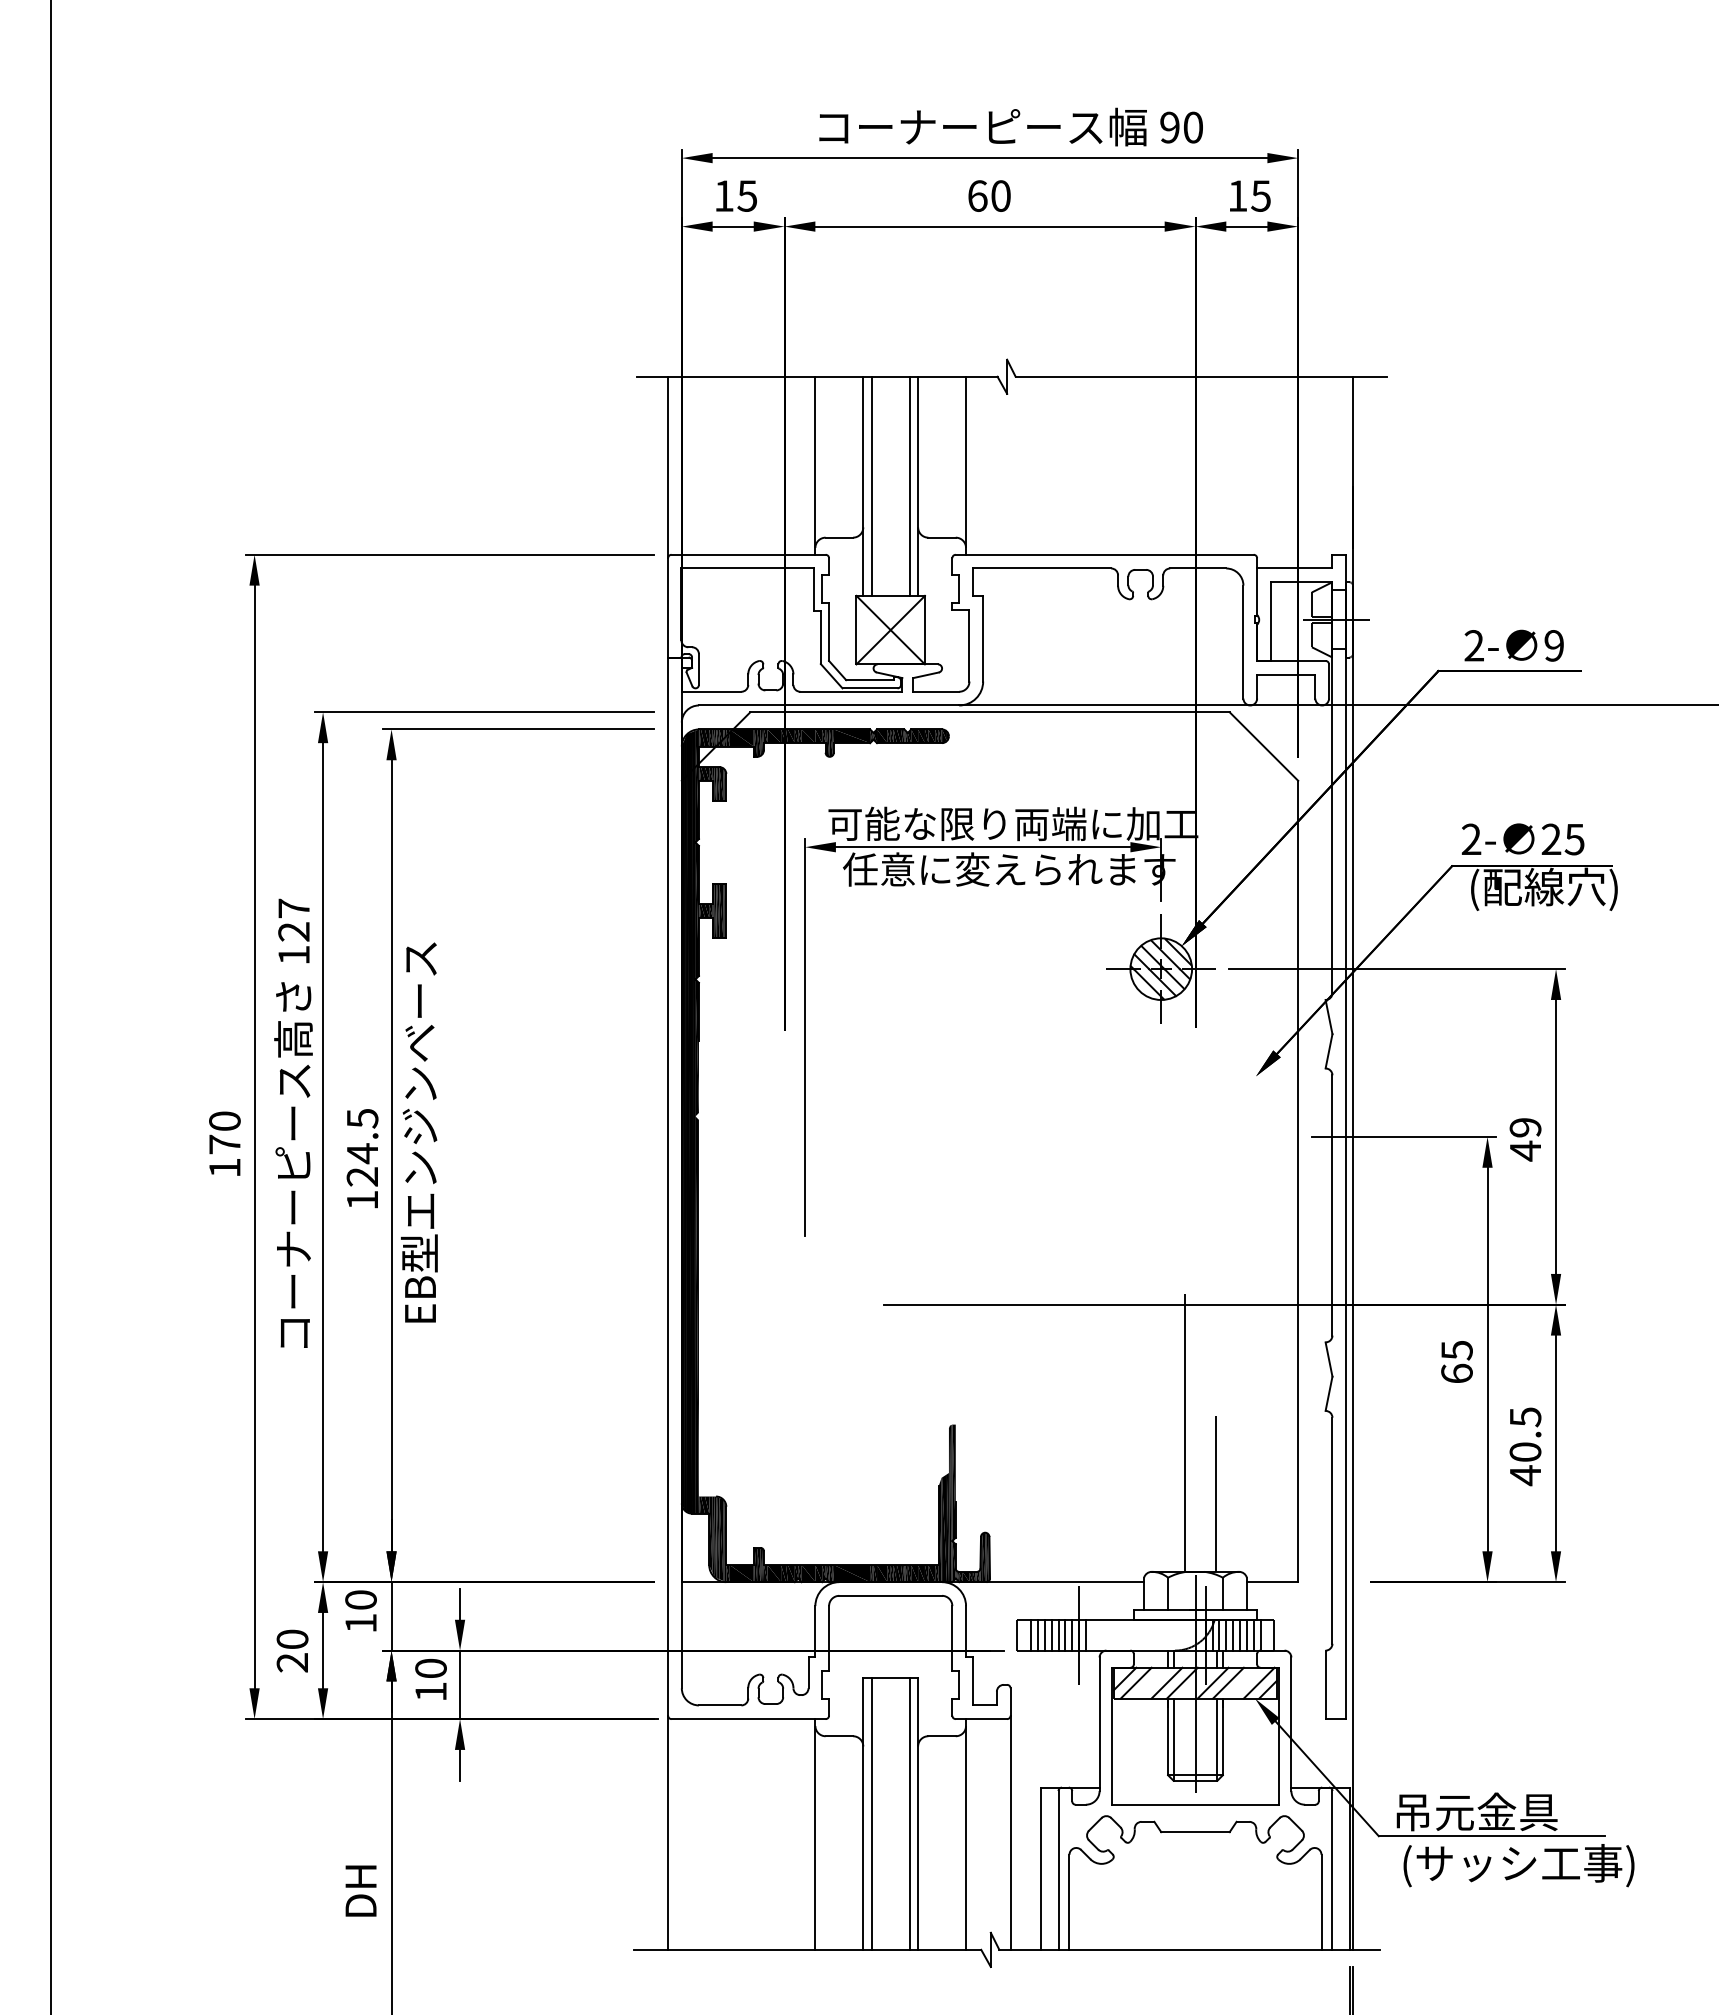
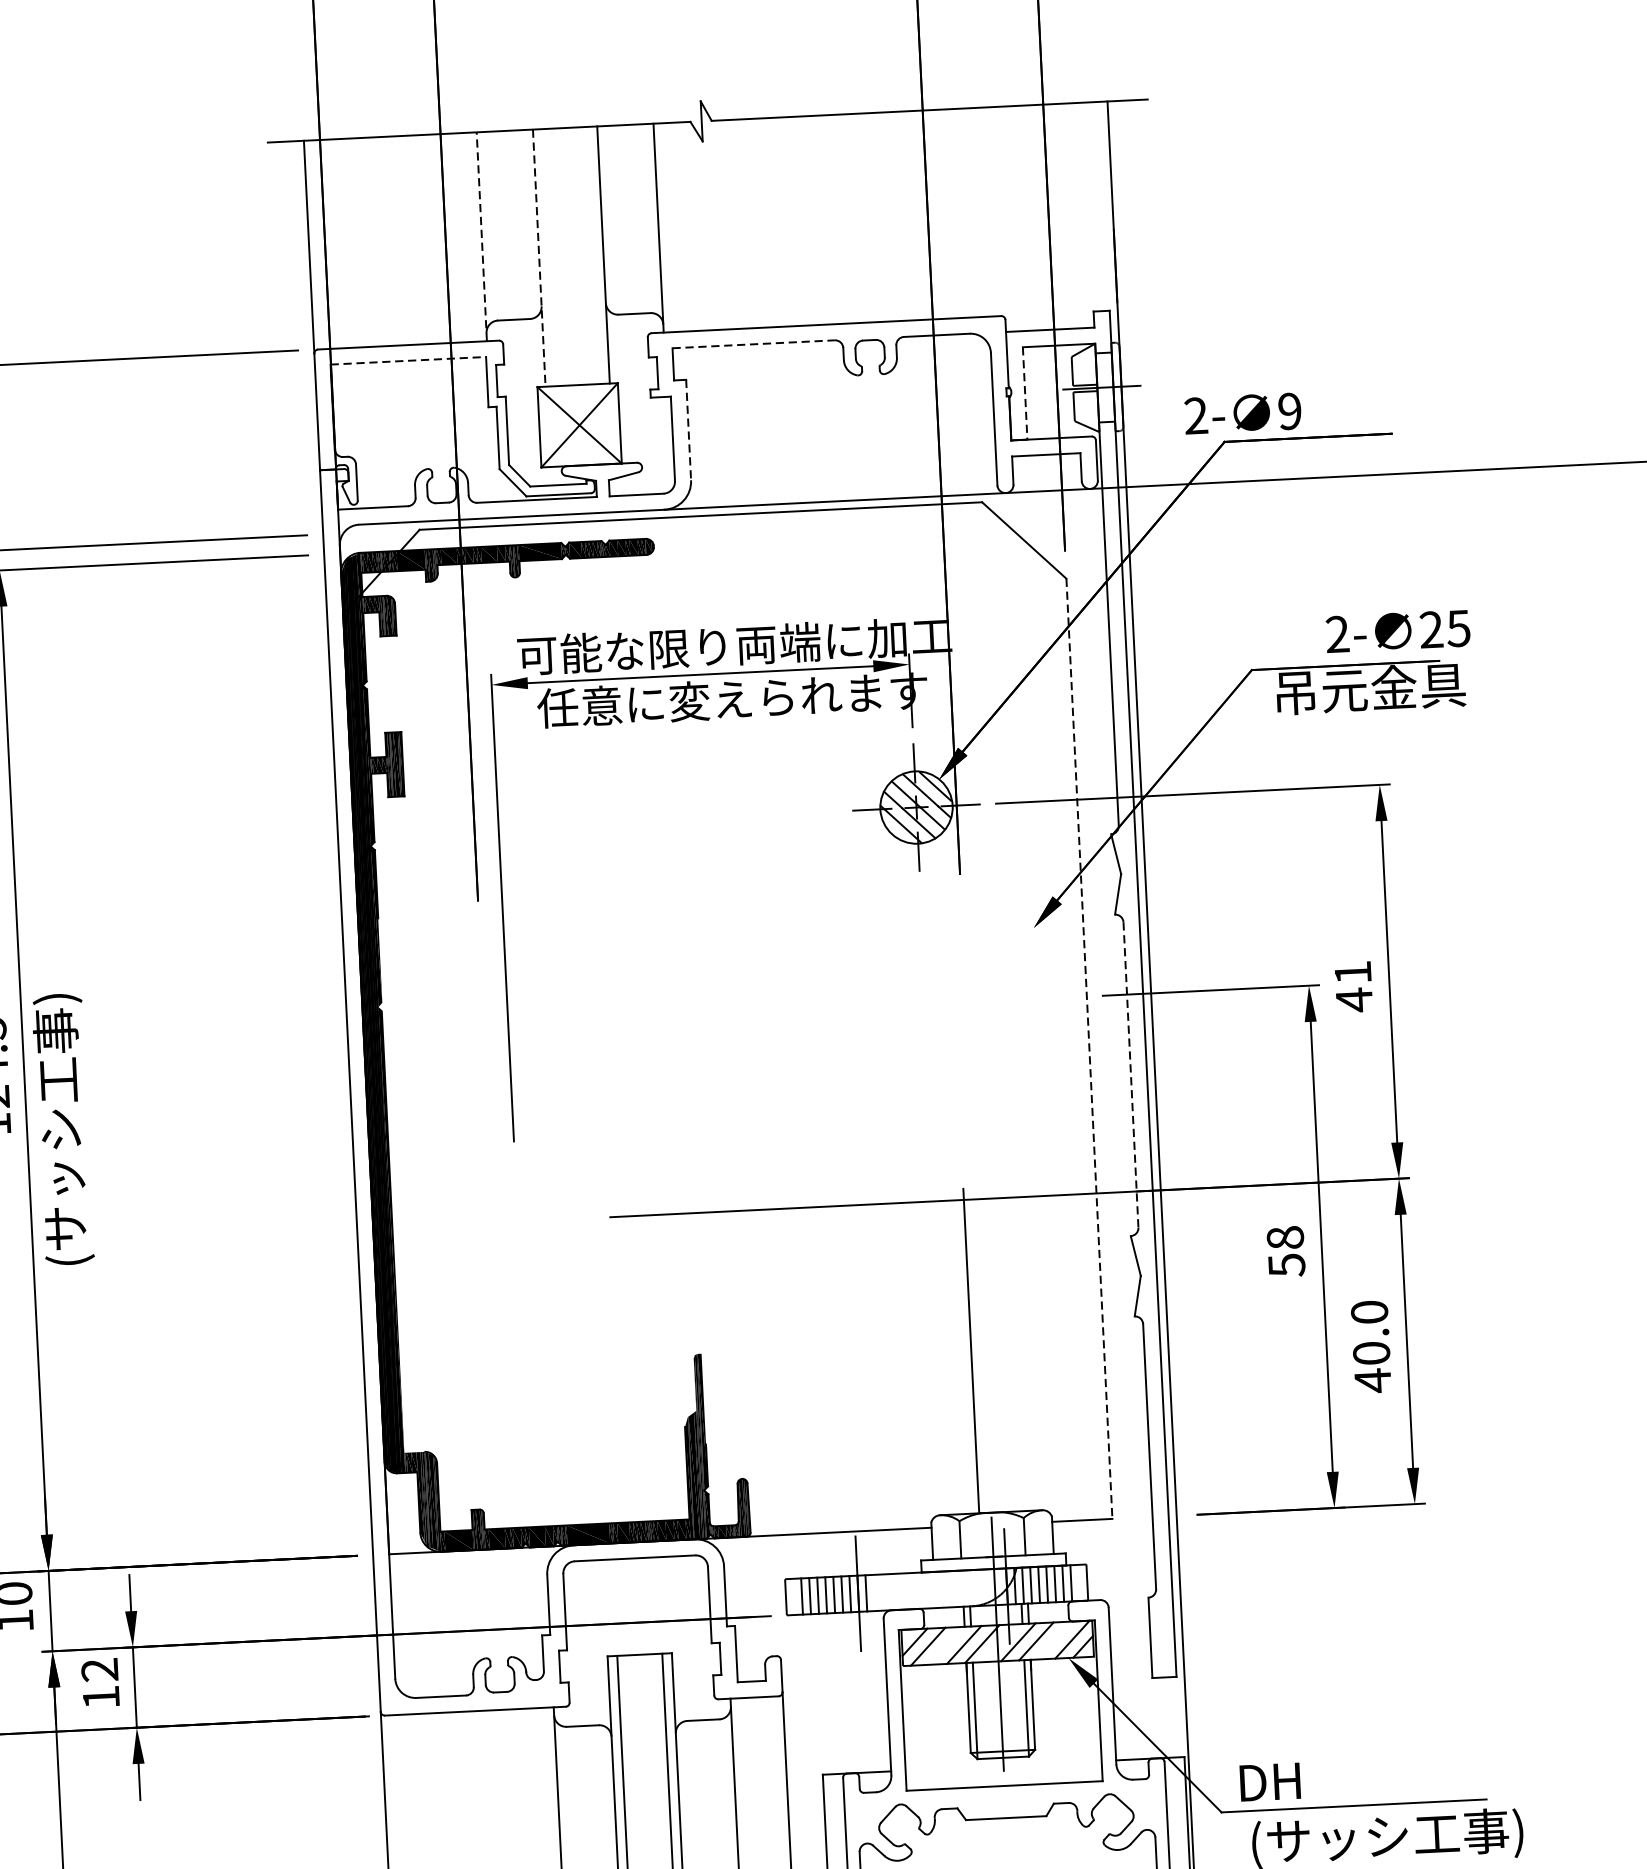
line: (815, 465) -> (481, 236), solid -> dashed
line: (871, 485) -> (548, 256), removed
line: (909, 485) -> (593, 254), removed
line: (863, 486) -> (539, 258), solid -> dashed
line: (748, 568) -> (409, 361), solid -> dashed
line: (1042, 568) -> (754, 344), solid -> dashed
line: (1270, 622) -> (1024, 394), solid -> dashed
line: (983, 638) -> (688, 429), solid -> dashed
text: (1513, 645) -> (1242, 413), moved
text: (1522, 839) -> (1397, 631), moved
text: (1552, 889) -> (1371, 691), (配線穴) -> 吊元金具
text: (1525, 1127) -> (1352, 972), 49 -> 41
text: (421, 1132) -> (57, 1041), EB型エンジンベース -> (サッシ工事)
line: (1298, 1181) -> (1089, 1048), solid -> dashed
line: (1332, 1205) -> (1131, 1075), solid -> dashed
text: (1456, 1361) -> (1285, 1250), 65 -> 58
text: (1525, 1417) -> (1369, 1312), 40.5 -> 40.0
line: (1216, 1493) -> (1011, 1419), removed
text: (430, 1668) -> (99, 1670), 10 -> 12
text: (1476, 1811) -> (1334, 1777), 吊元金具 -> DH

